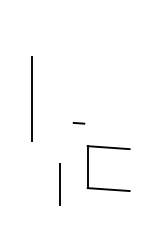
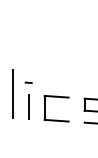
line: (31, 98) -> (12, 93), moved
line: (78, 122) -> (28, 82), moved
line: (59, 183) -> (28, 106), moved

